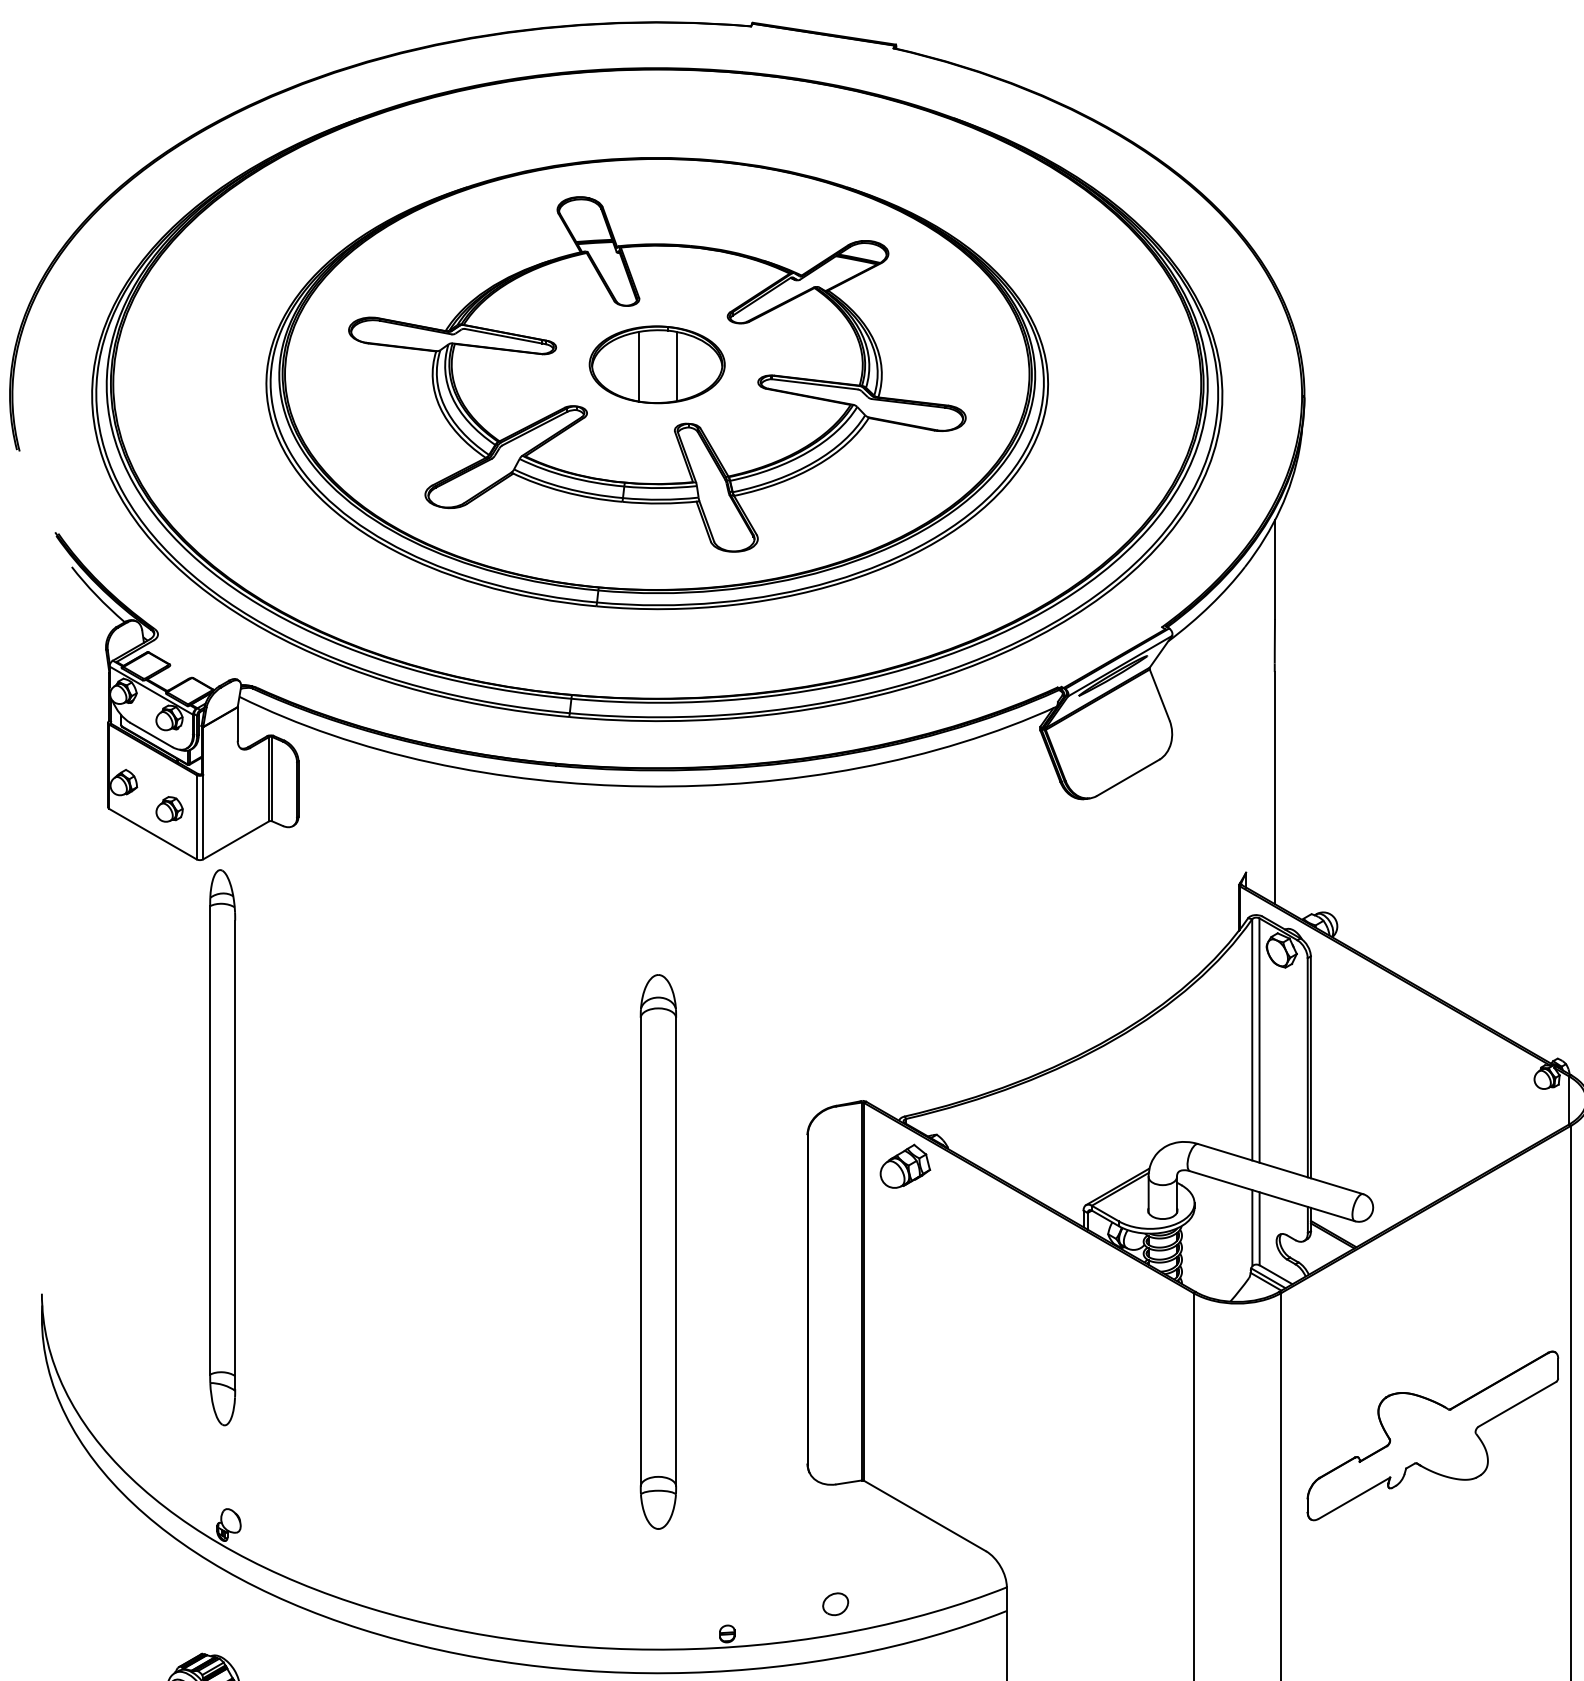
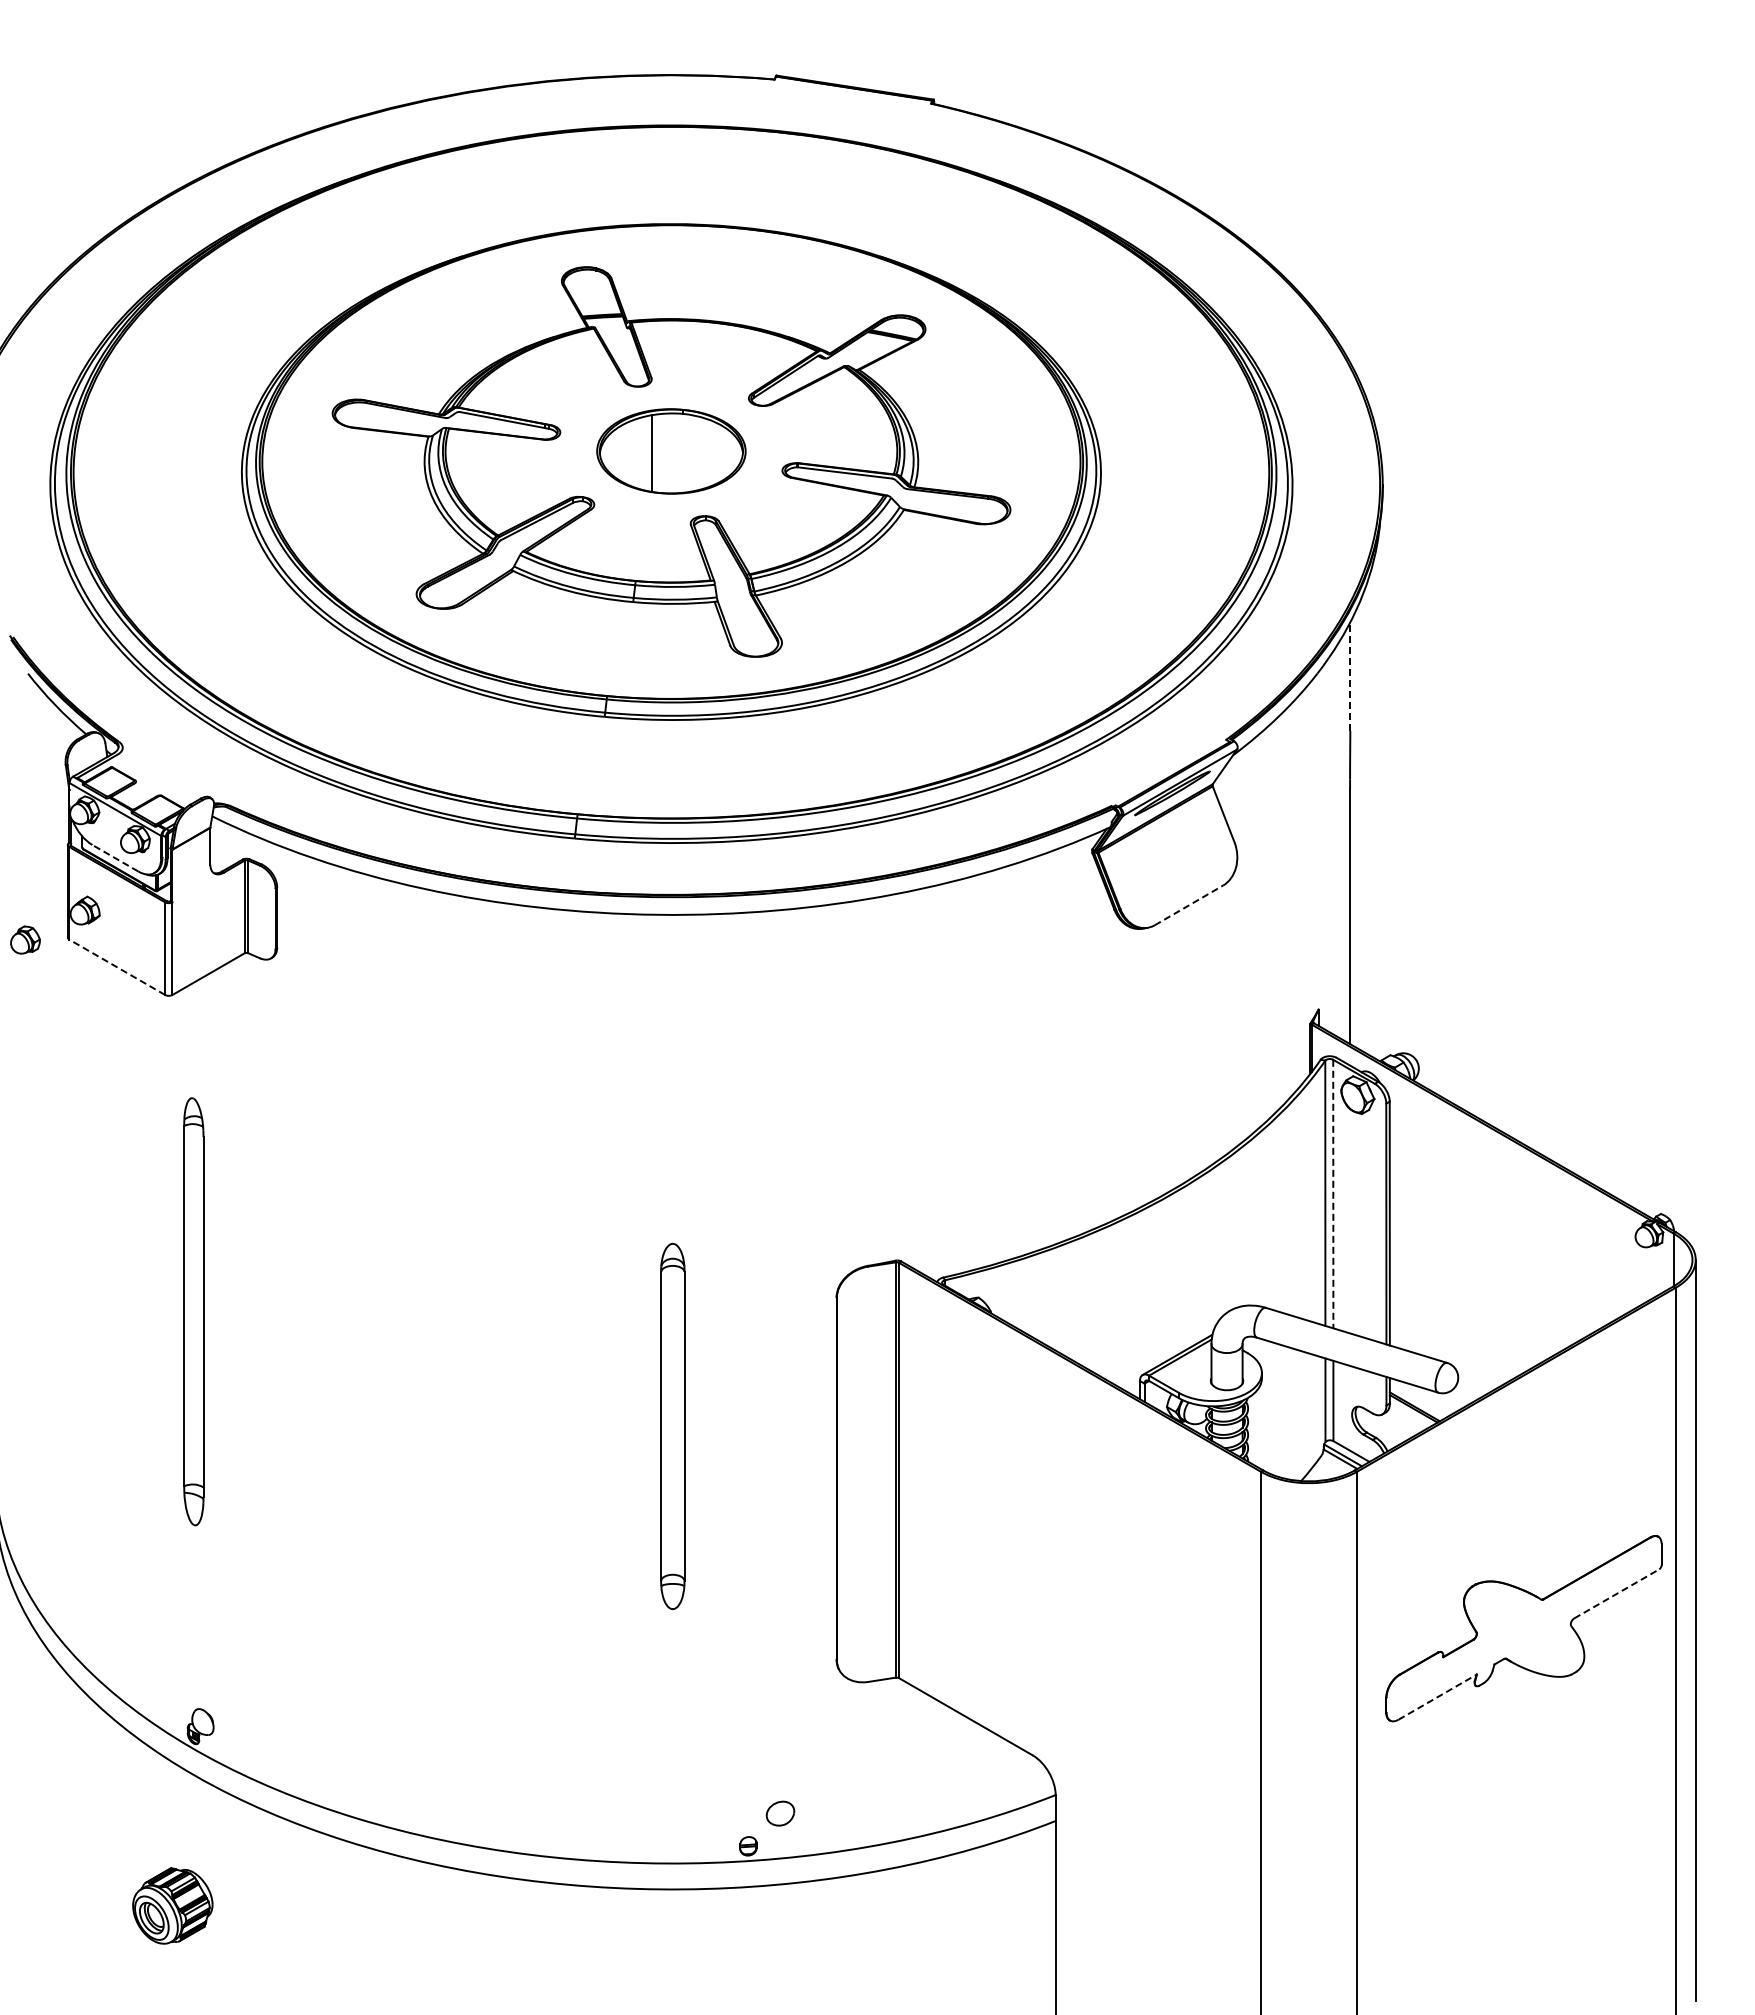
line: (677, 366) -> (693, 453), removed
line: (1275, 569) -> (1350, 676), solid -> dashed
line: (150, 734) -> (114, 857), solid -> dashed
line: (1128, 777) -> (1189, 905), solid -> dashed
part: (169, 808) -> (25, 939), moved
line: (152, 834) -> (116, 967), solid -> dashed
line: (1259, 1040) -> (1333, 1194), solid -> dashed
part: (222, 1147) -> (193, 1311), size x0.7
part: (905, 1165) -> (944, 1331), removed
part: (658, 1252) -> (672, 1426), size x0.6
line: (1518, 1403) -> (1617, 1593), solid -> dashed
line: (1355, 1497) -> (1438, 1696), solid -> dashed
part: (835, 1604) -> (780, 1813), moved

